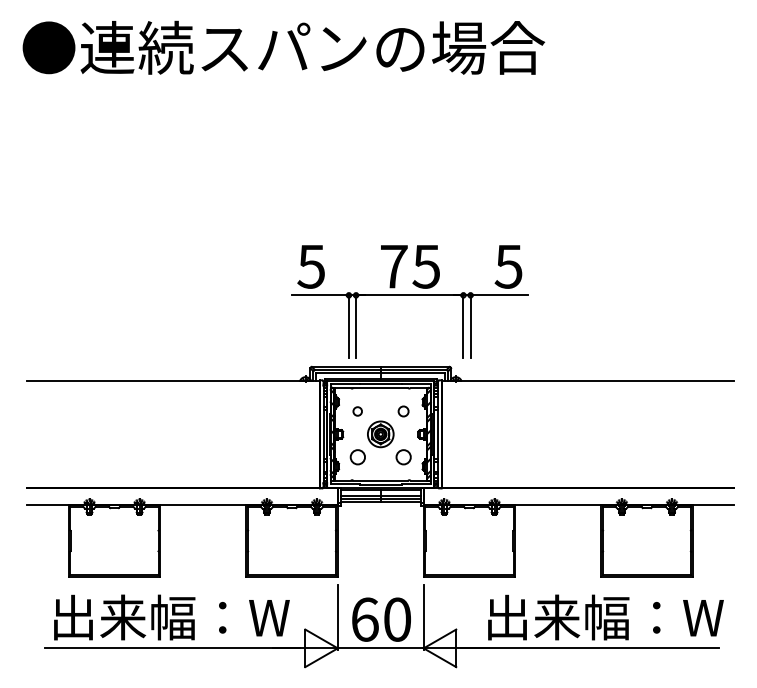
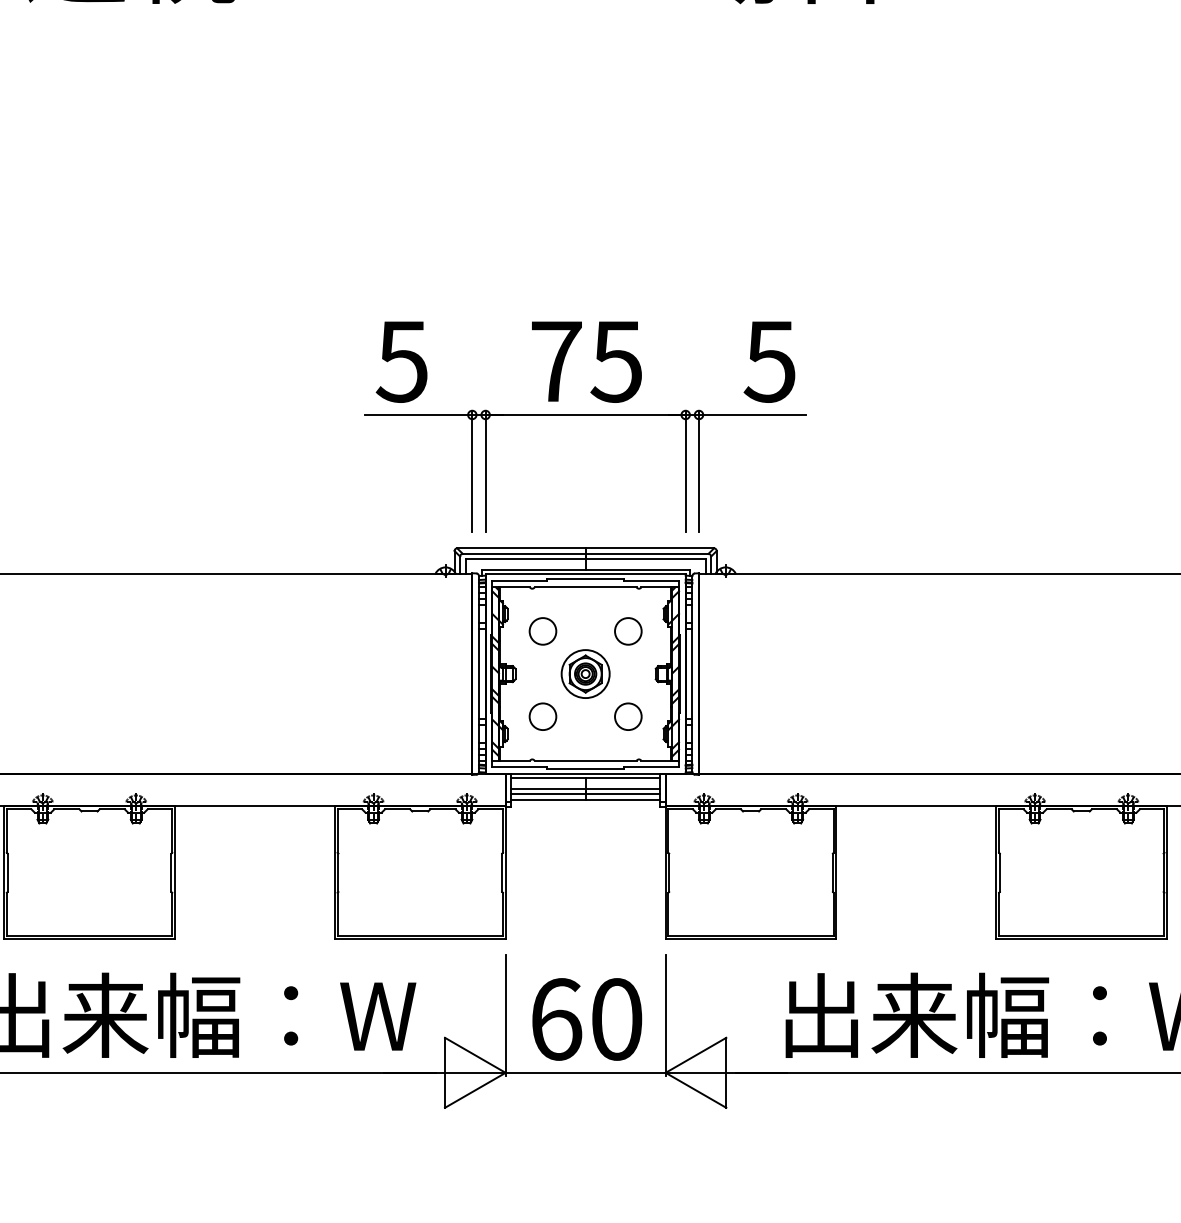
part: (409, 301) -> (585, 426), moved
circle: (357, 411) -> (542, 631), size x1.67
circle: (403, 411) -> (628, 631), size x1.43

